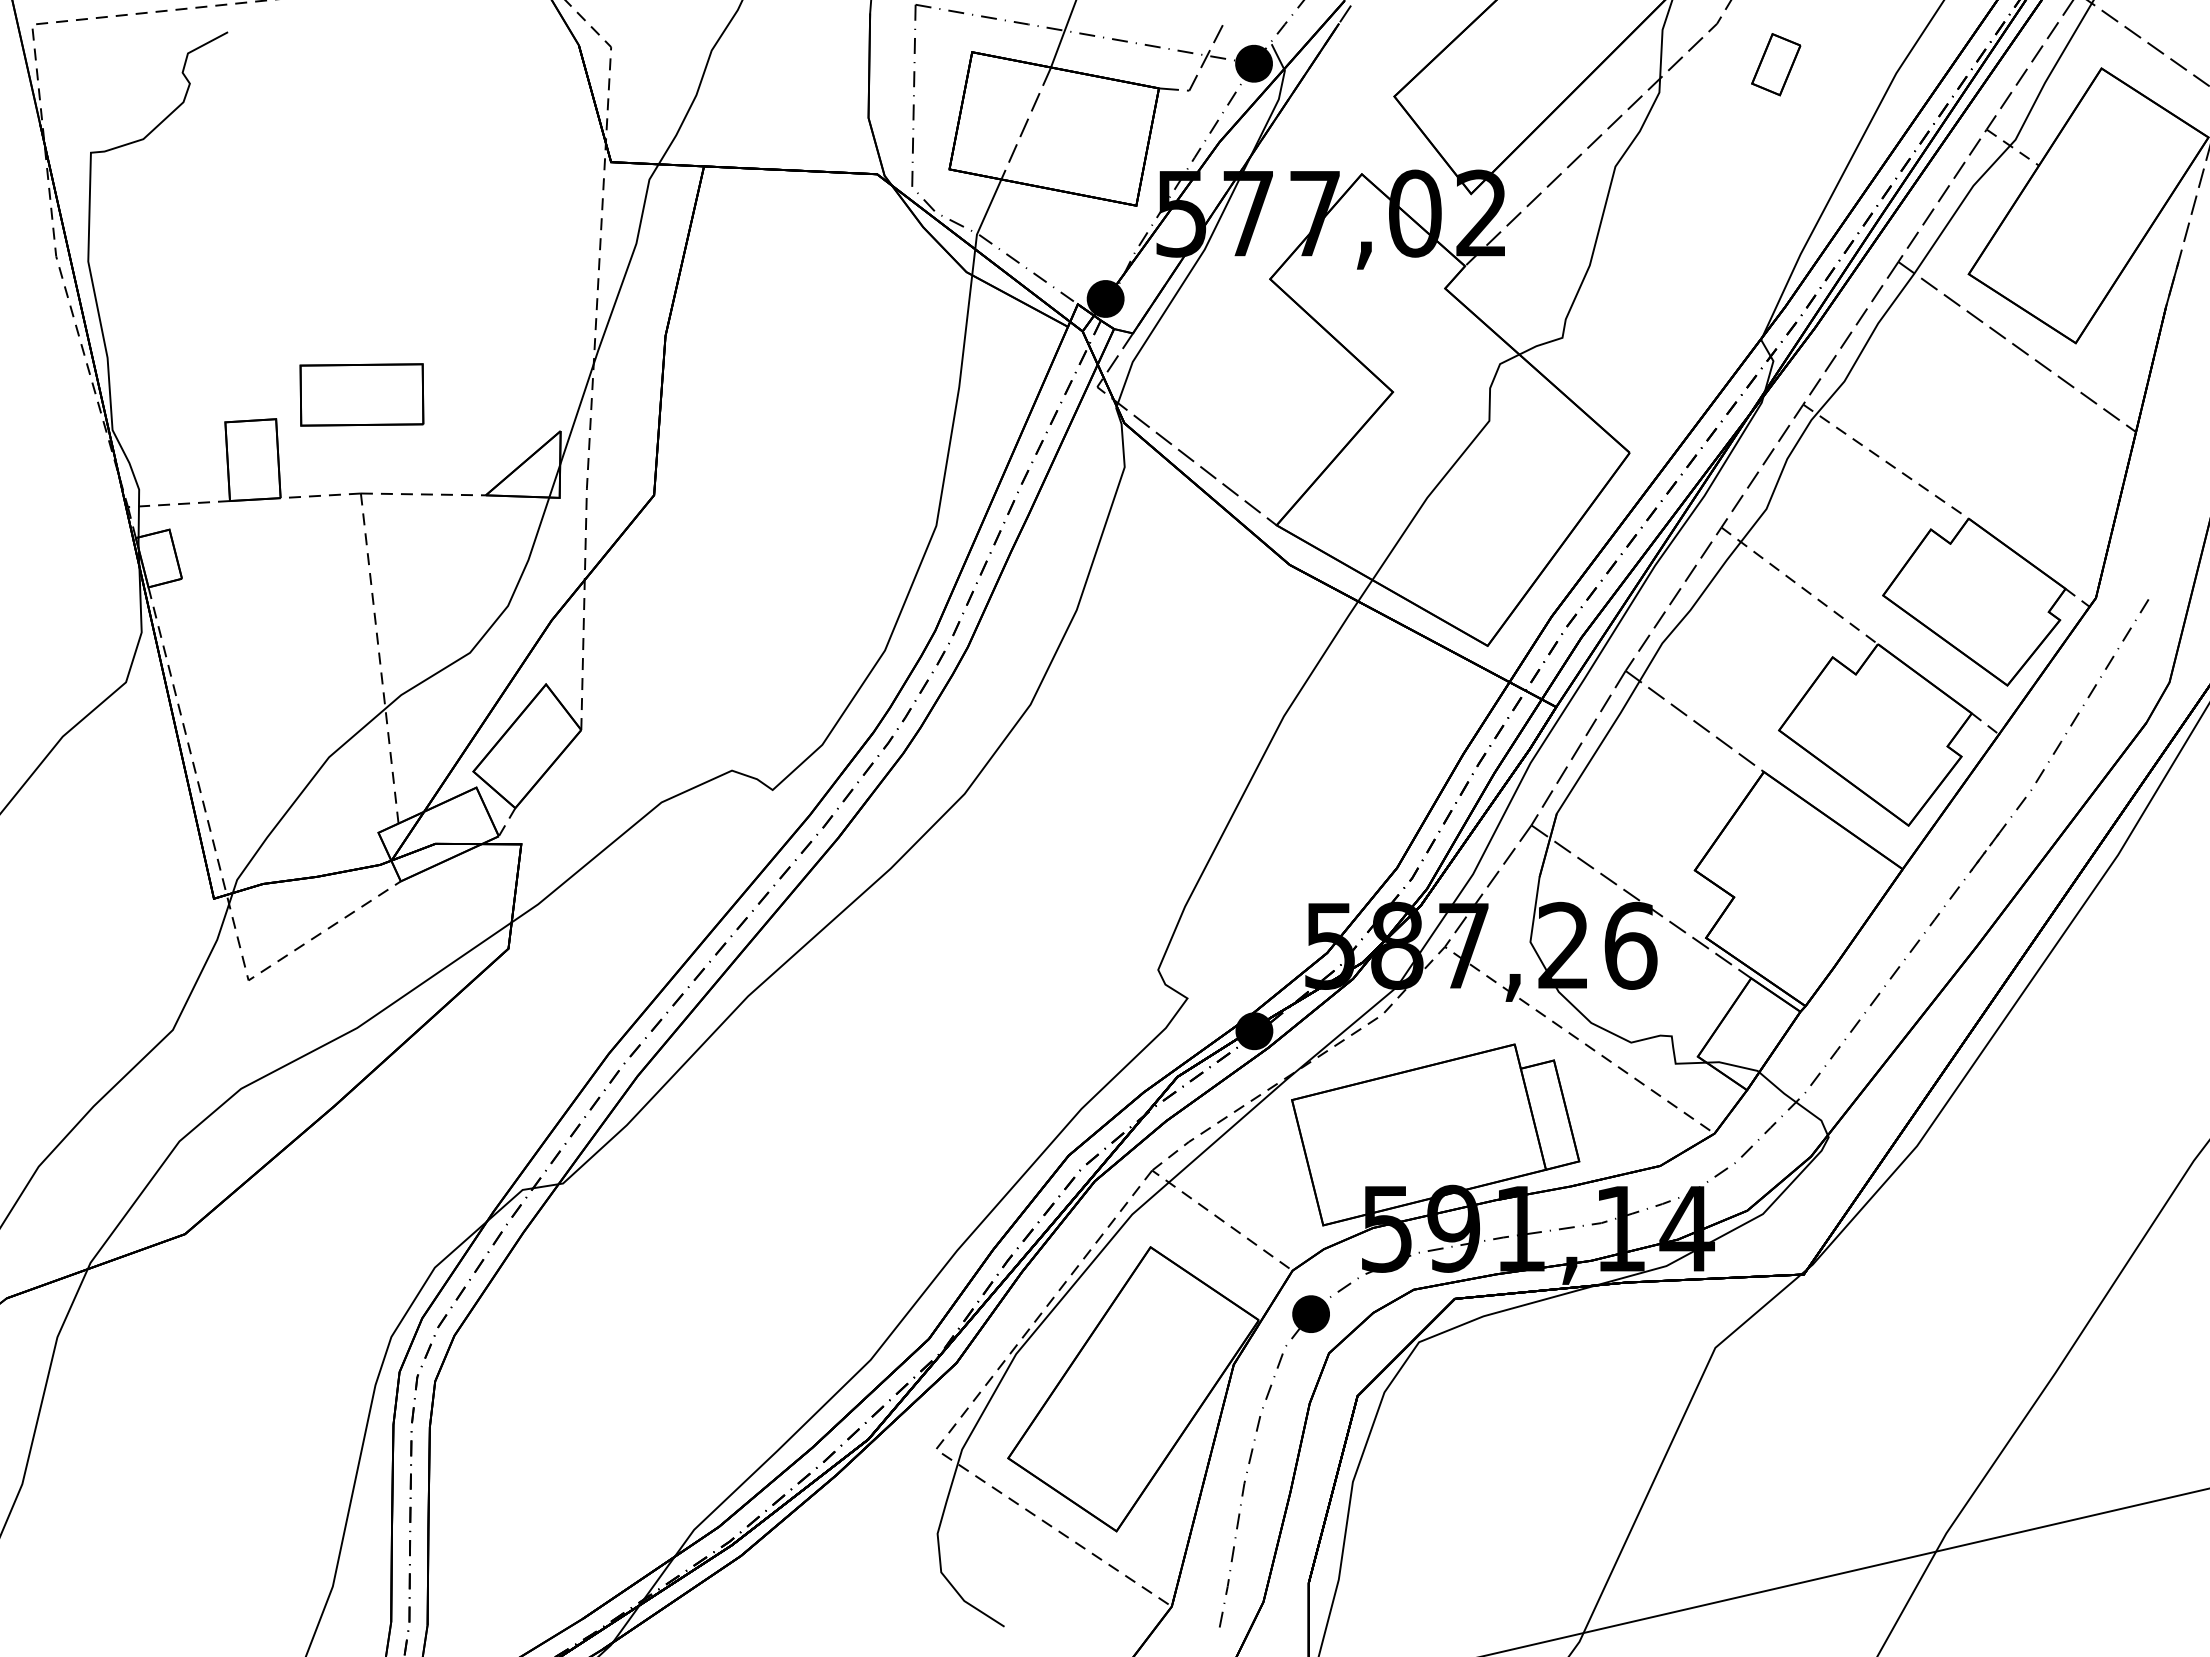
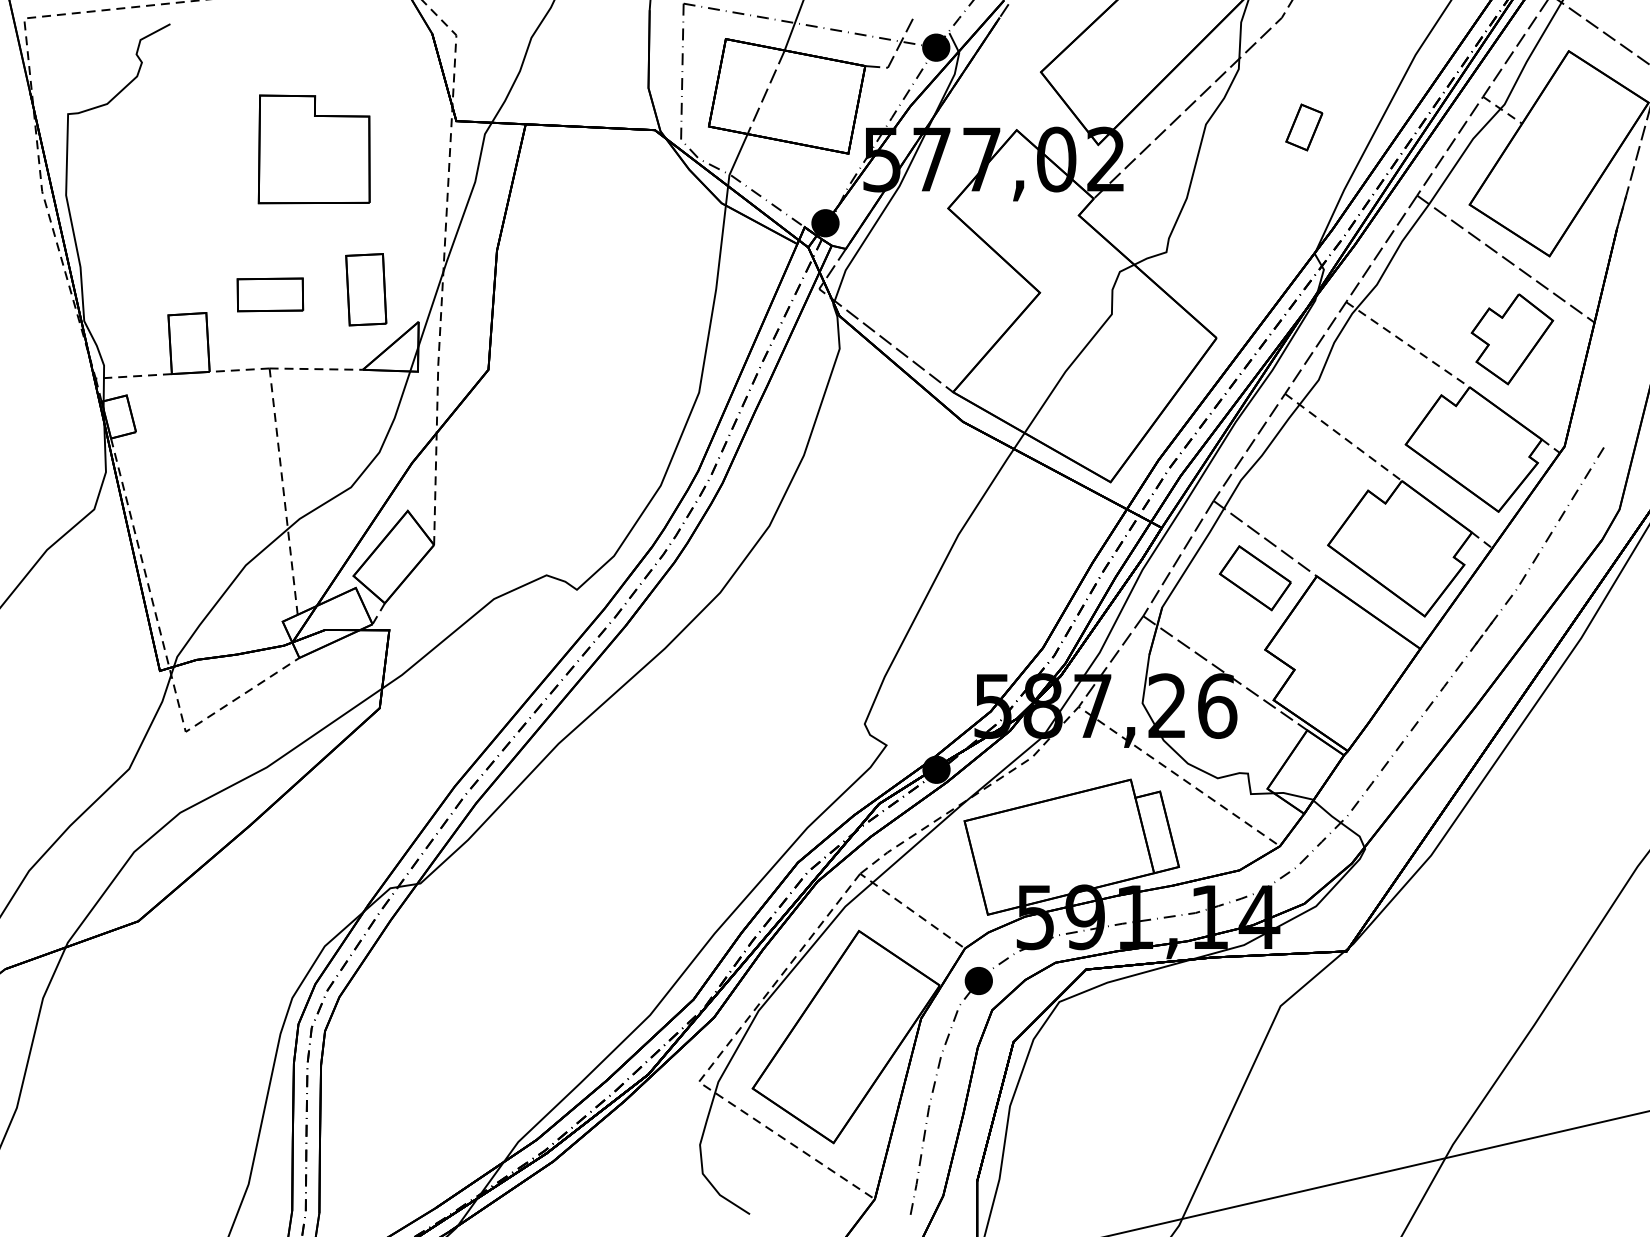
part: (1776, 64) -> (1304, 127), moved
part: (420, 199) -> (314, 149), added
part: (490, 387) -> (366, 289), added
part: (361, 394) -> (270, 294), size x0.71
part: (2025, 454) -> (1512, 339), added
part: (1681, 774) -> (1255, 578), added

